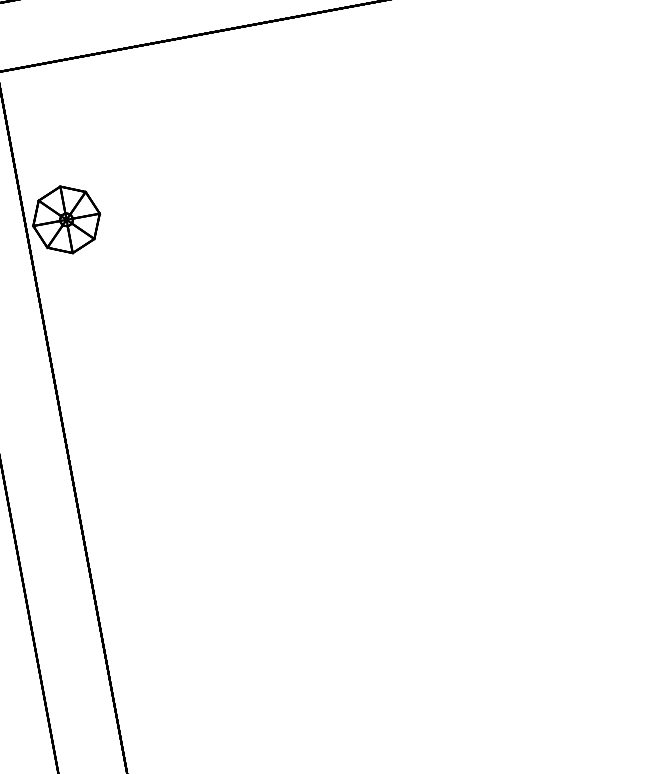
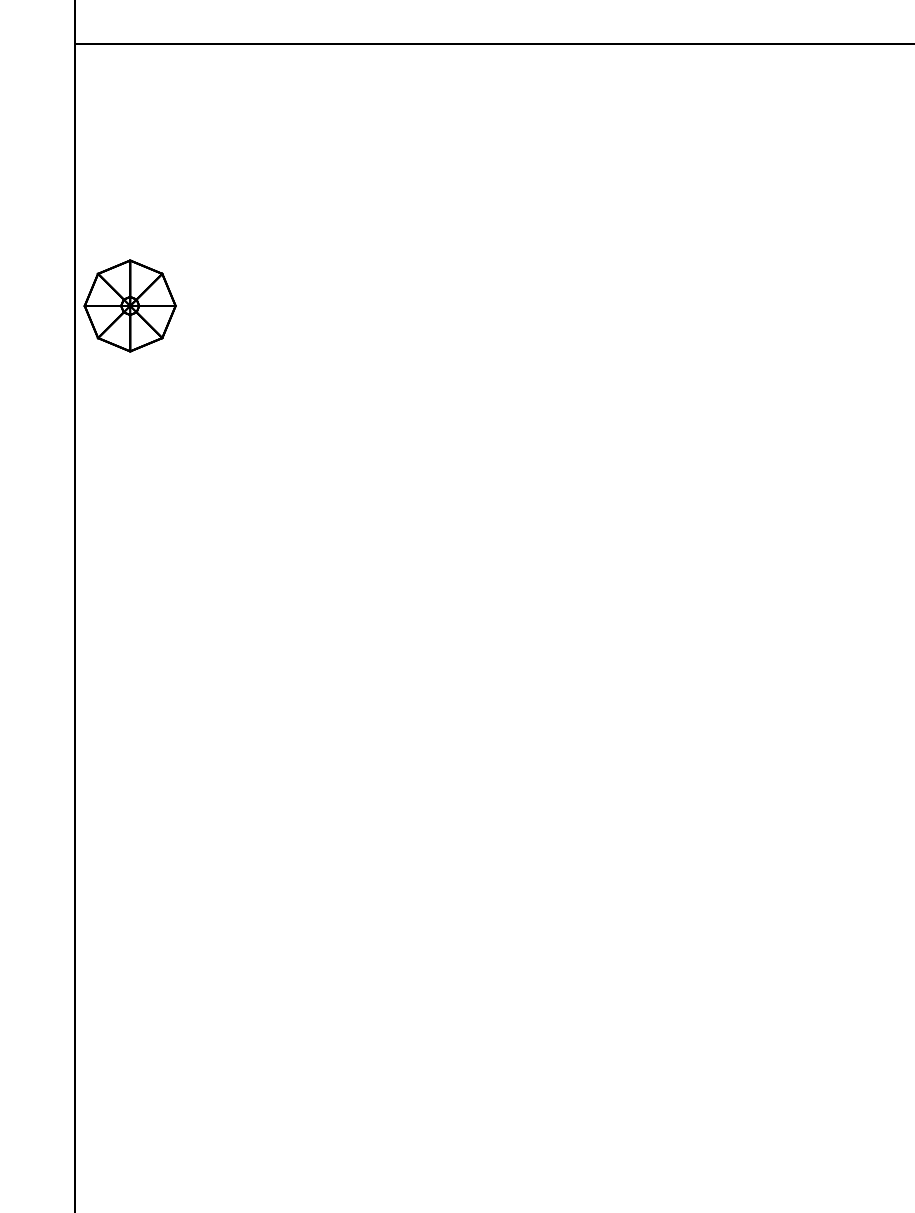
part: (65, 219) -> (129, 305), moved

